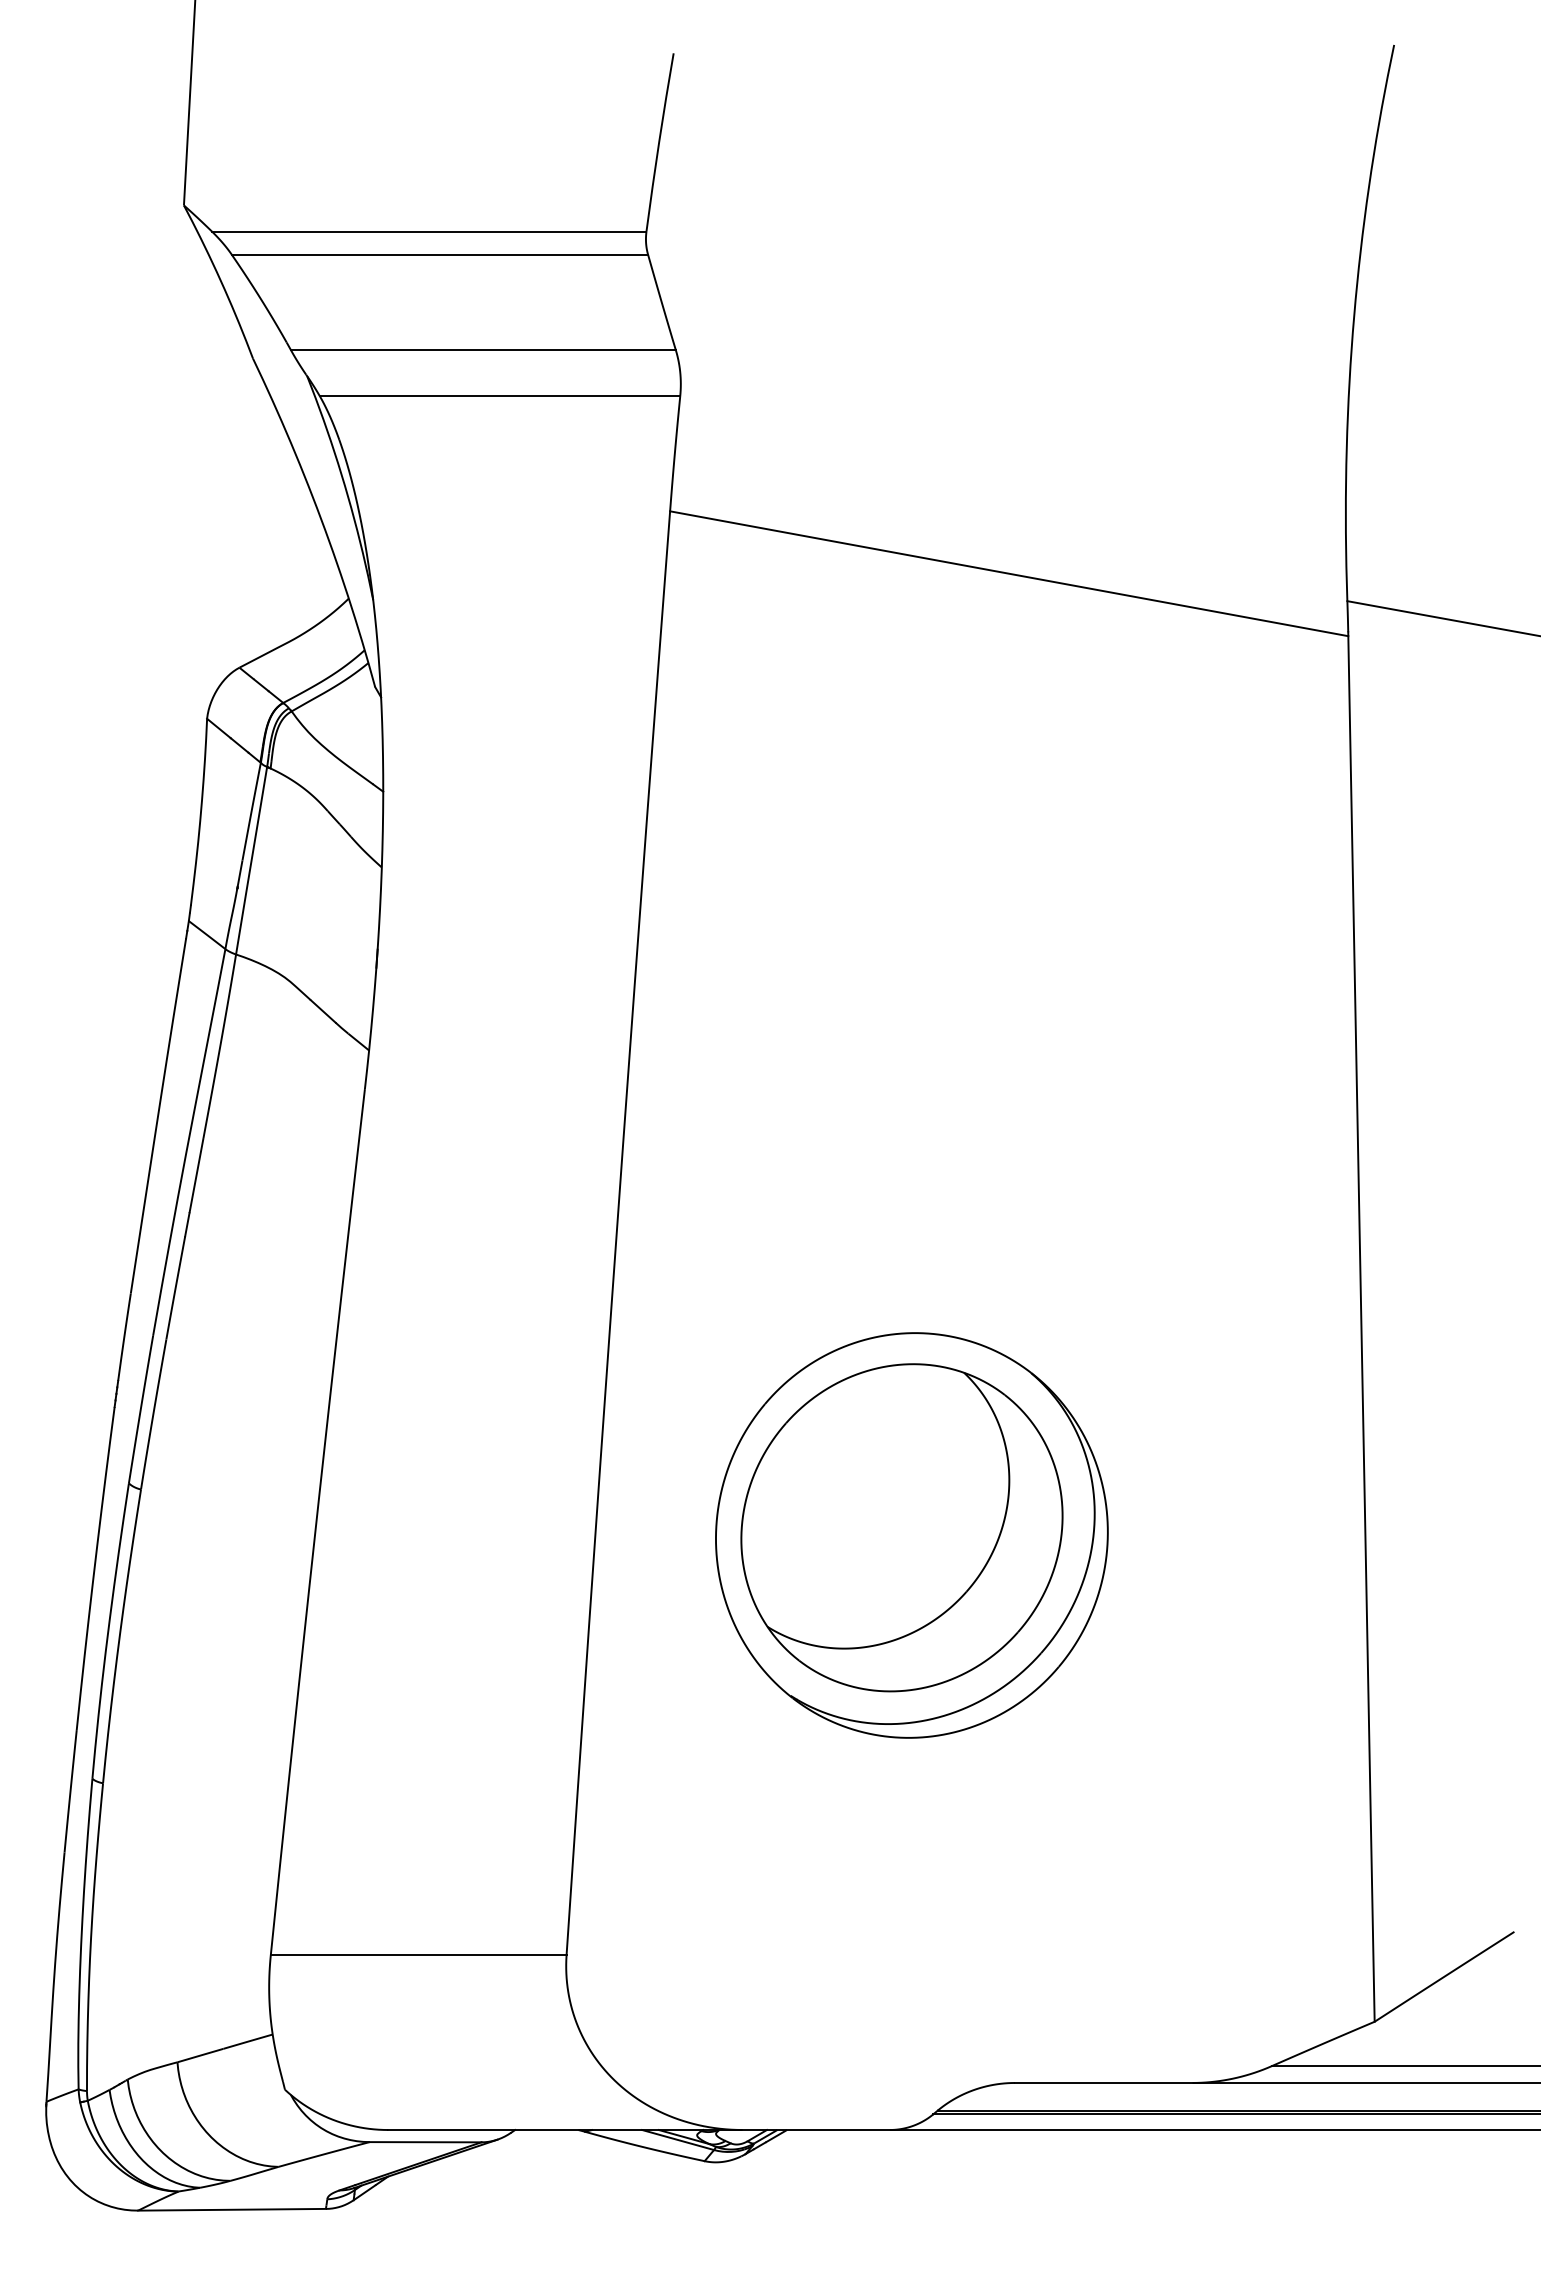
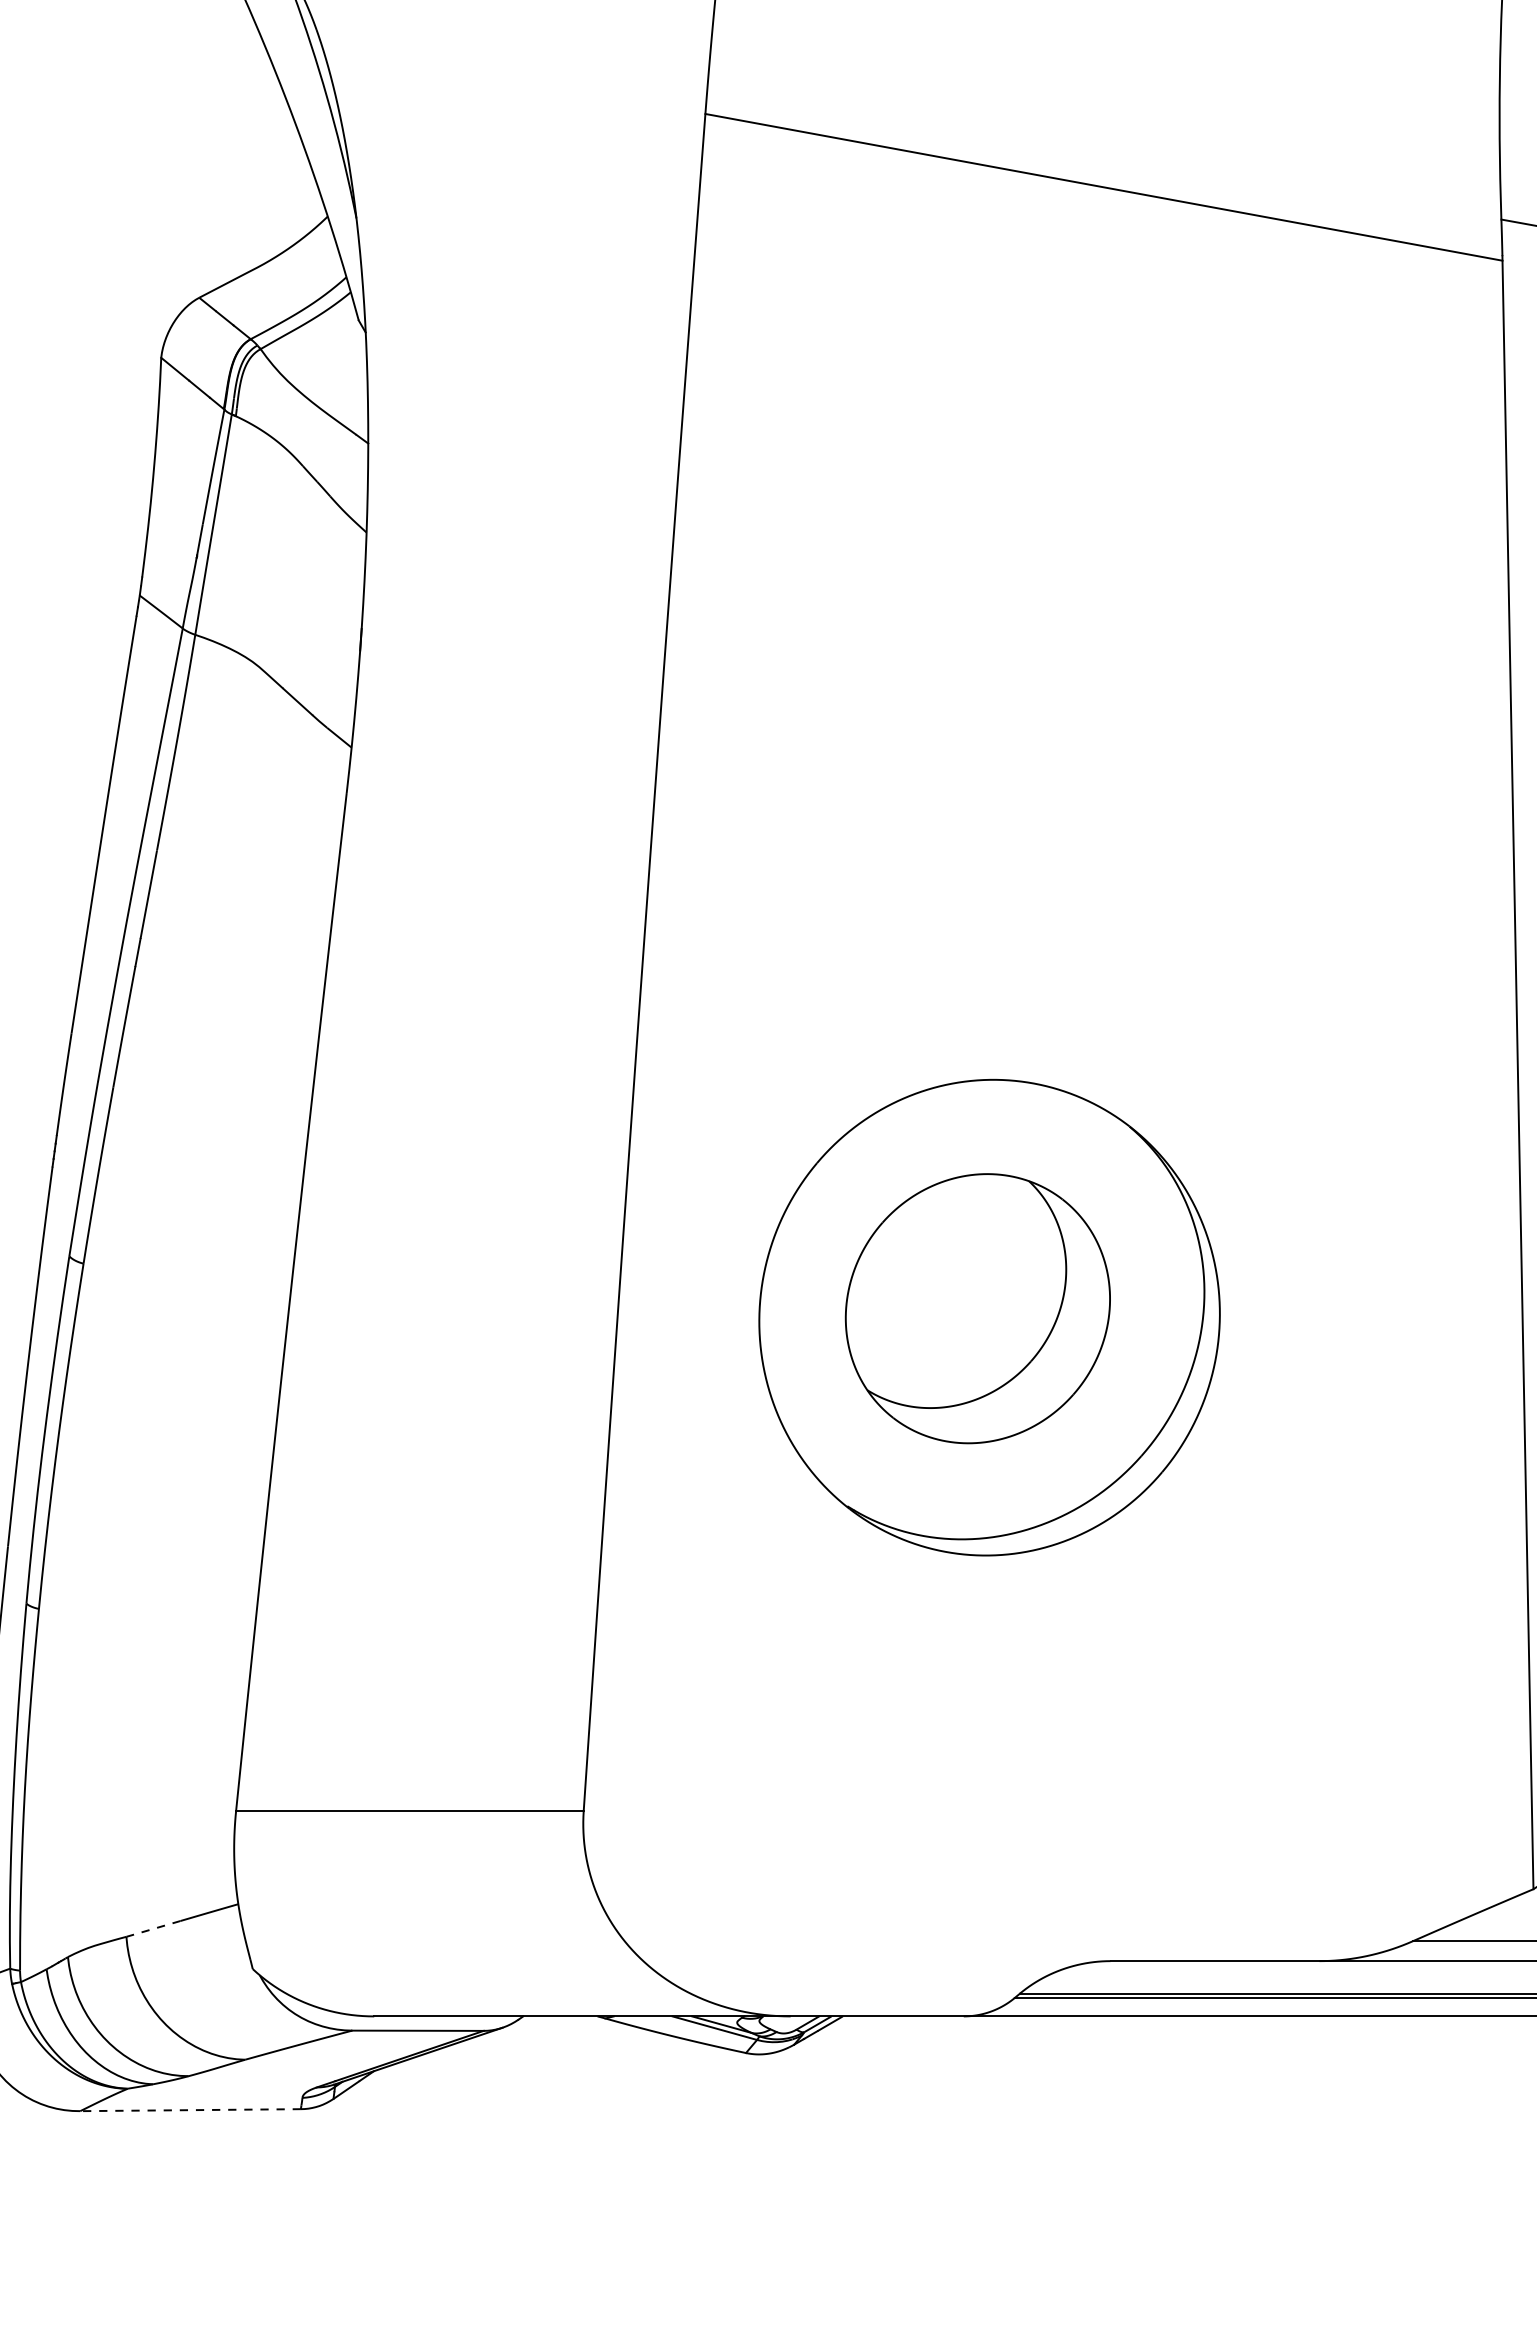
part: (901, 1527) -> (977, 1308), size x0.7
line: (199, 2055) -> (152, 1928), solid -> dashed
line: (232, 2209) -> (191, 2109), solid -> dashed

